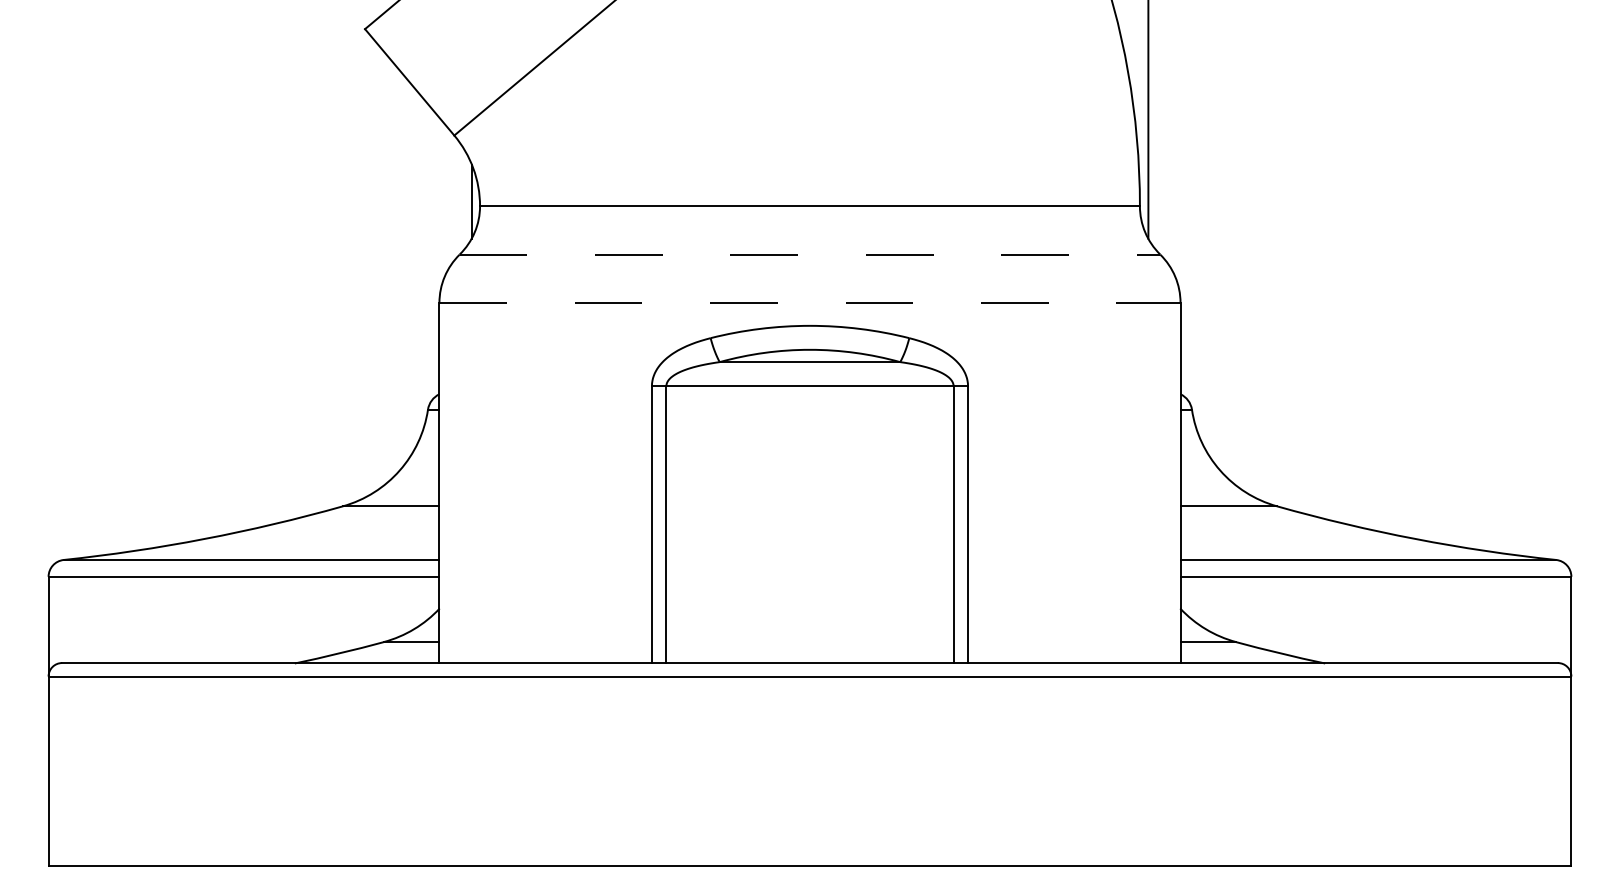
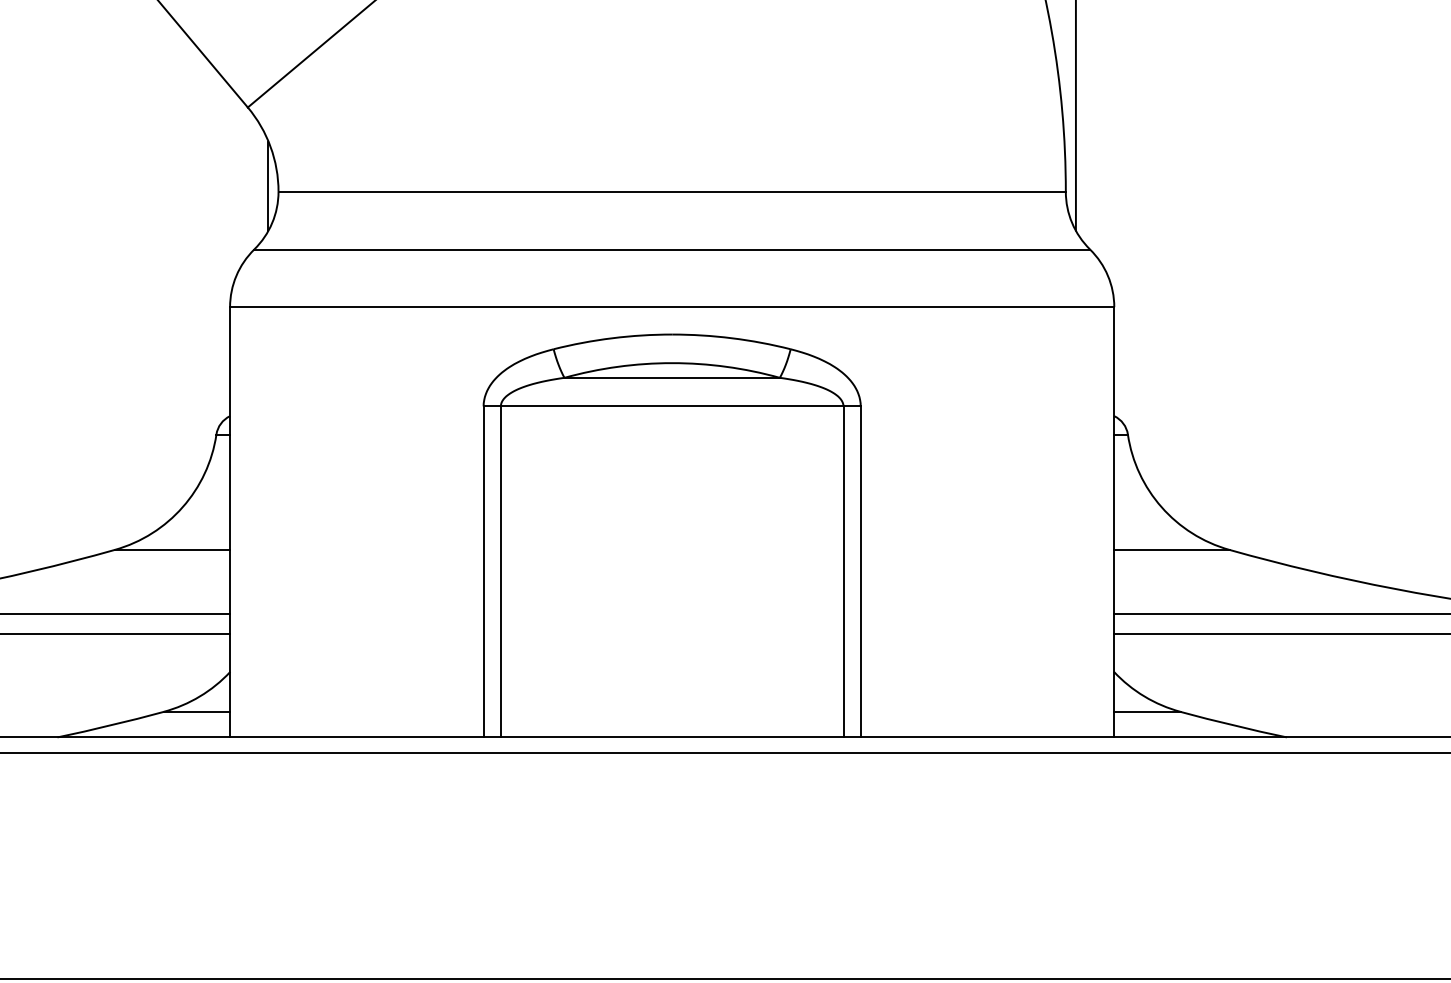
line: (810, 254) -> (672, 249), dashed -> solid
line: (809, 302) -> (671, 306), dashed -> solid

